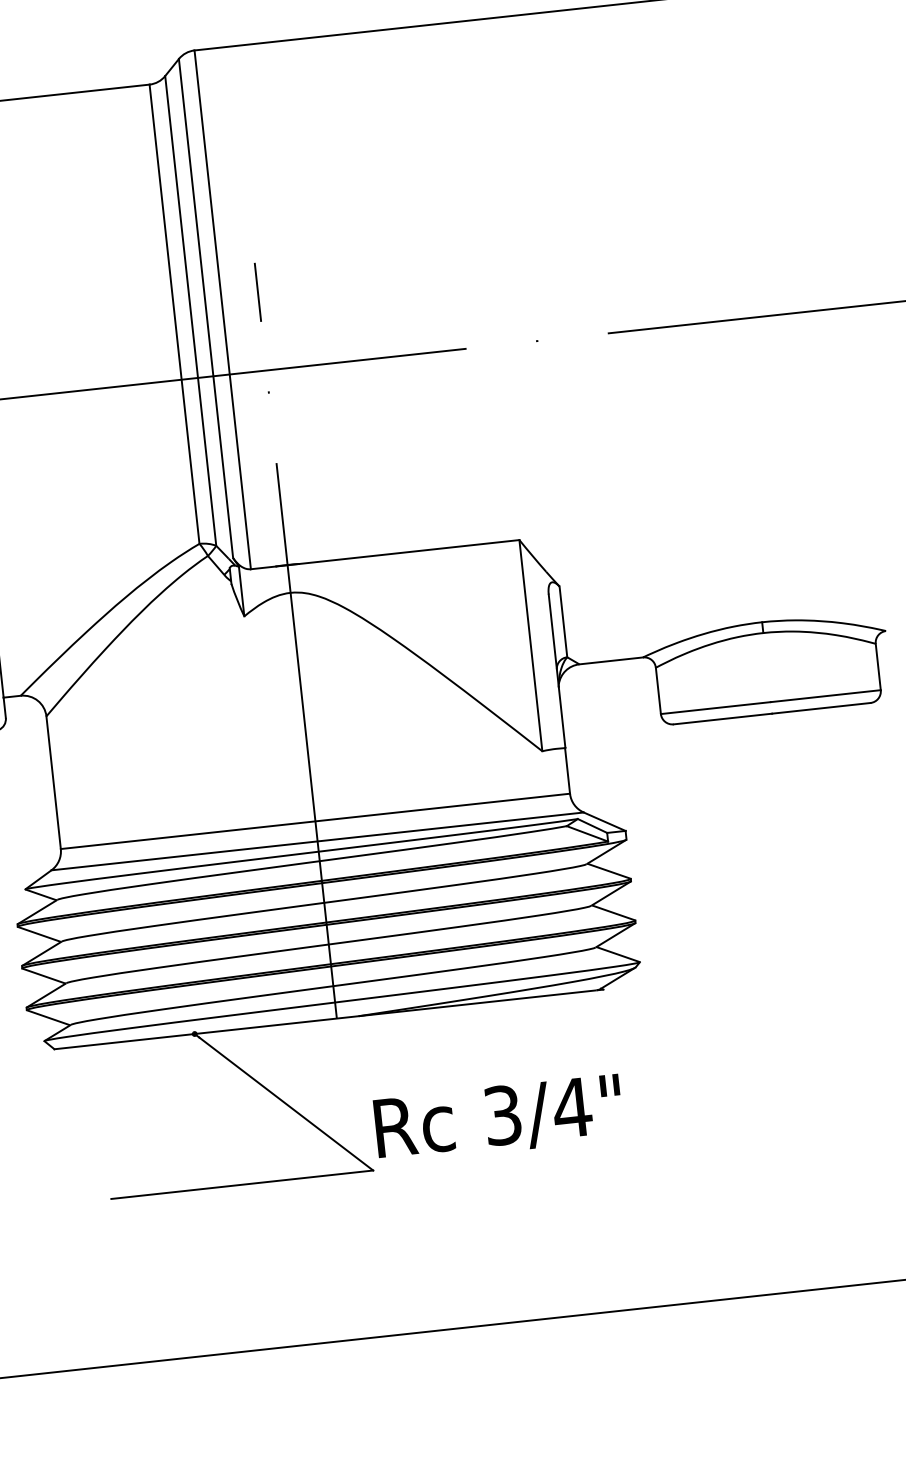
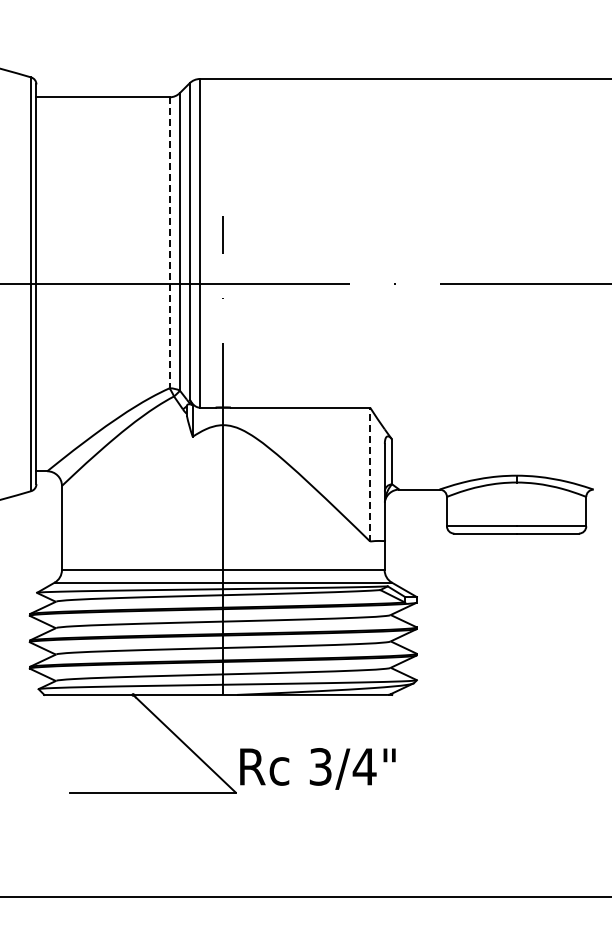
line: (174, 315) -> (169, 243), solid -> dashed
line: (531, 645) -> (370, 474), solid -> dashed

